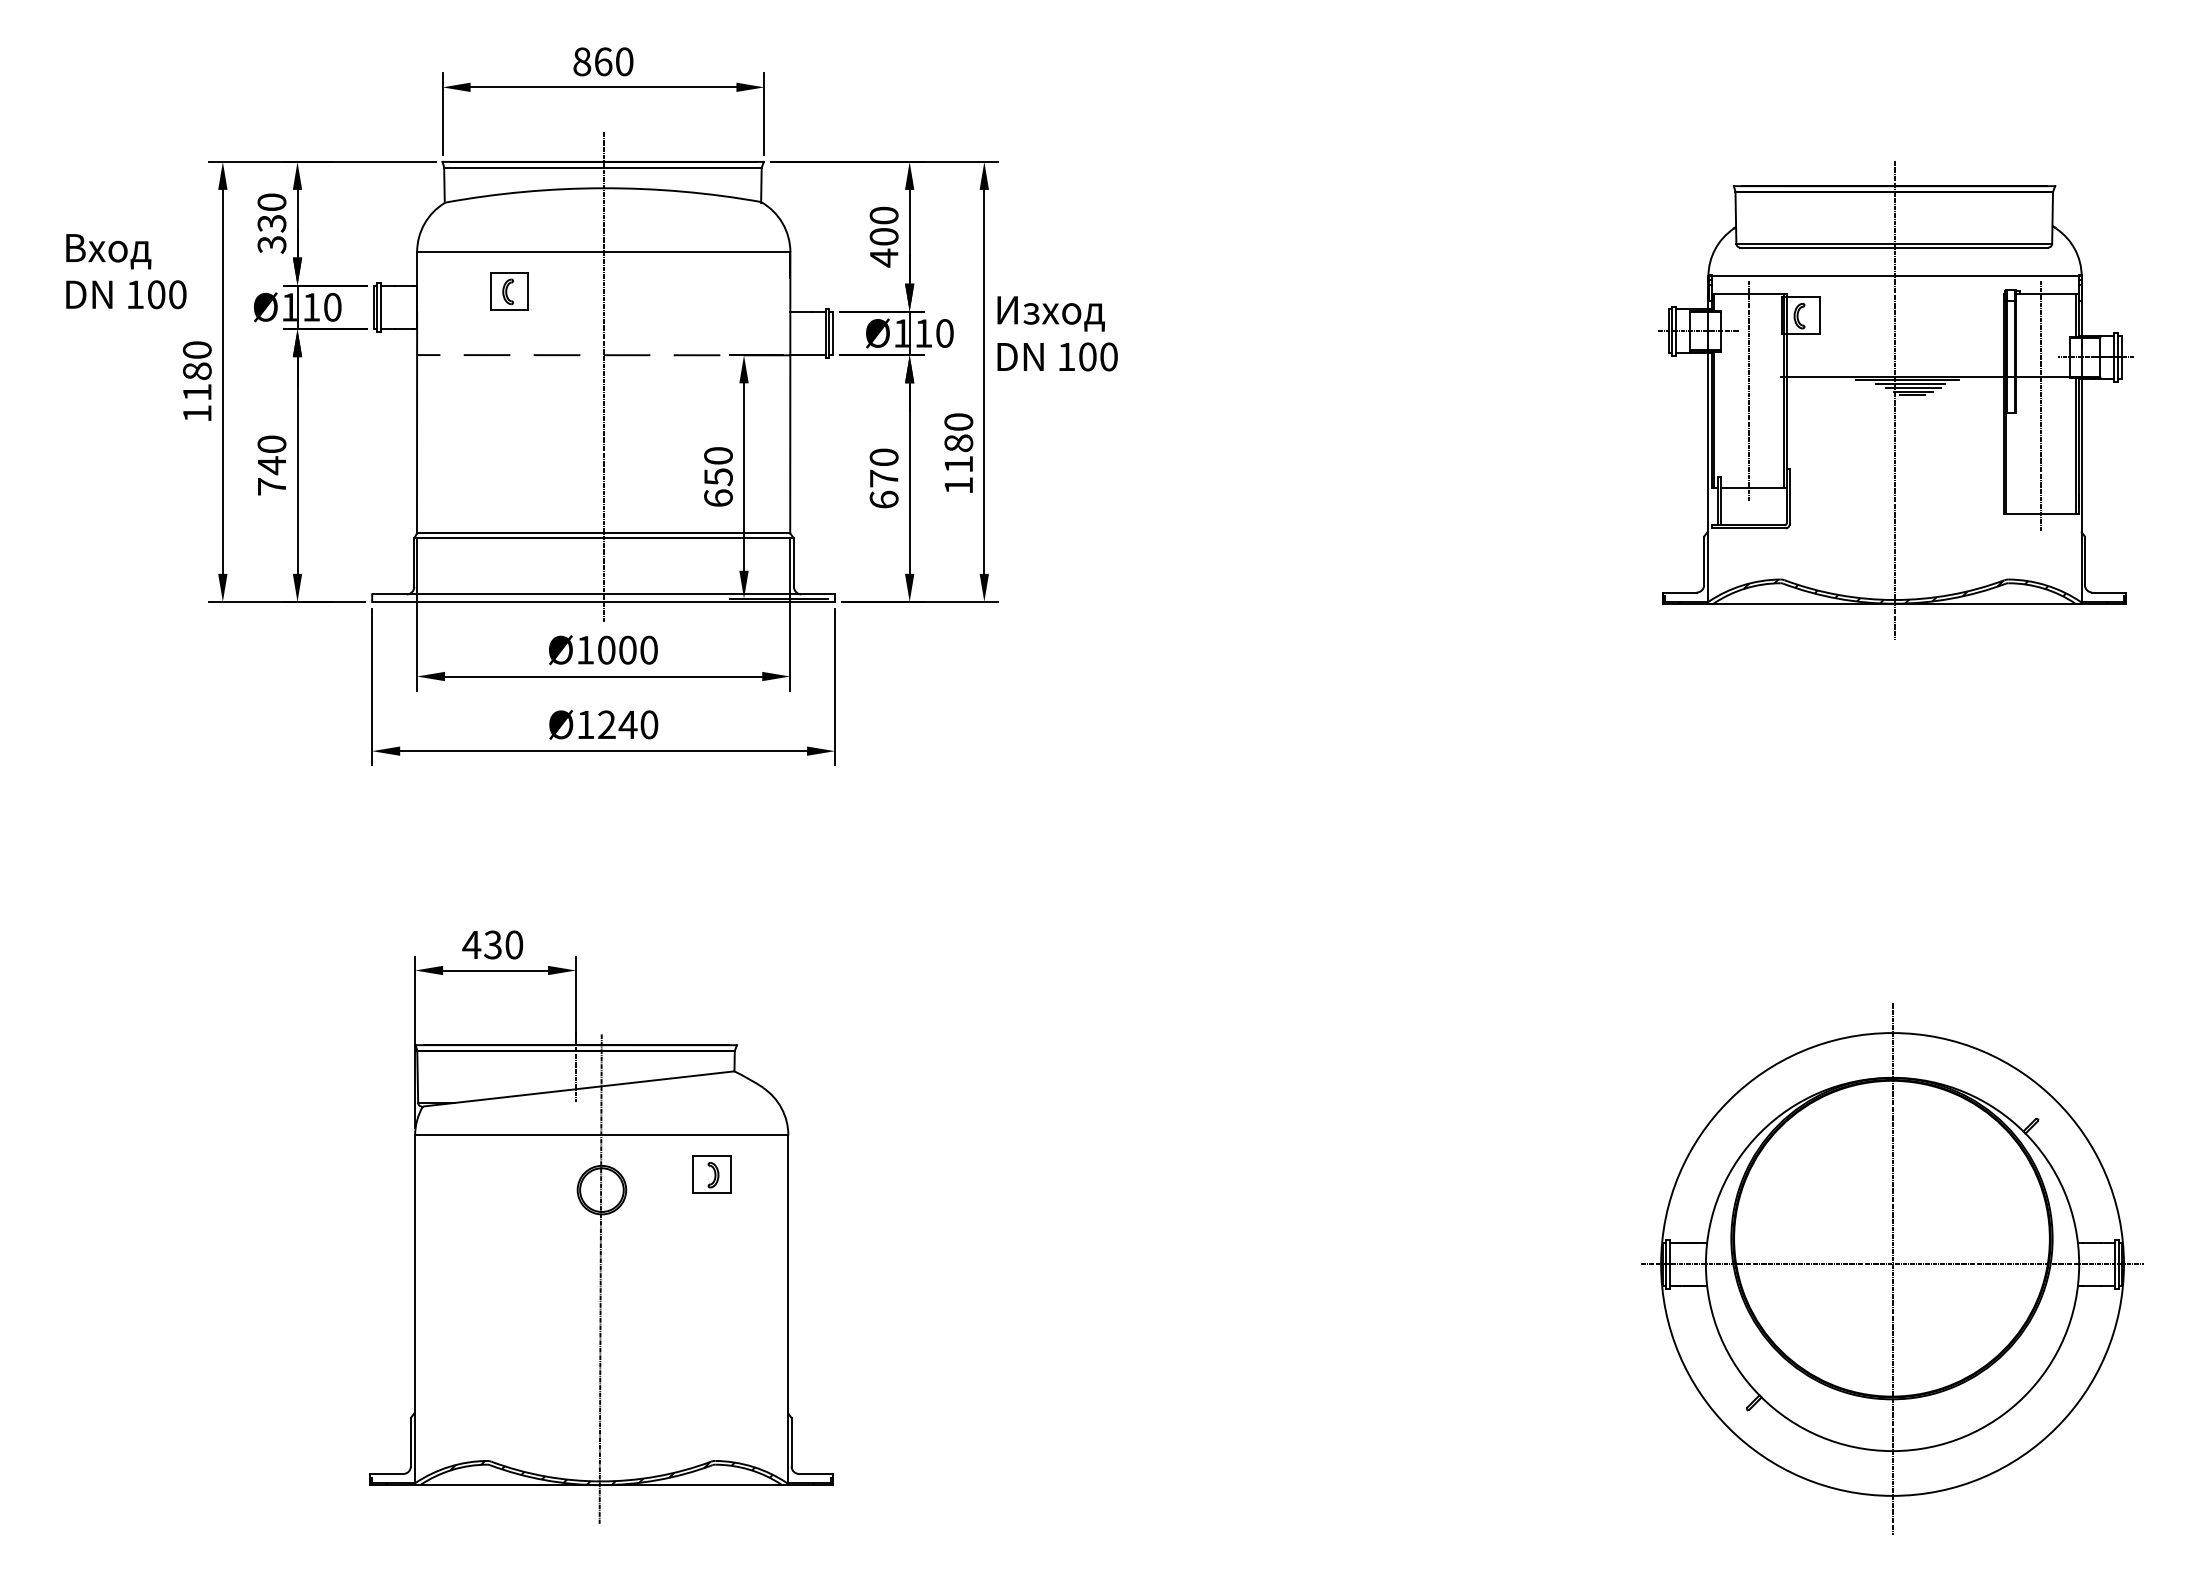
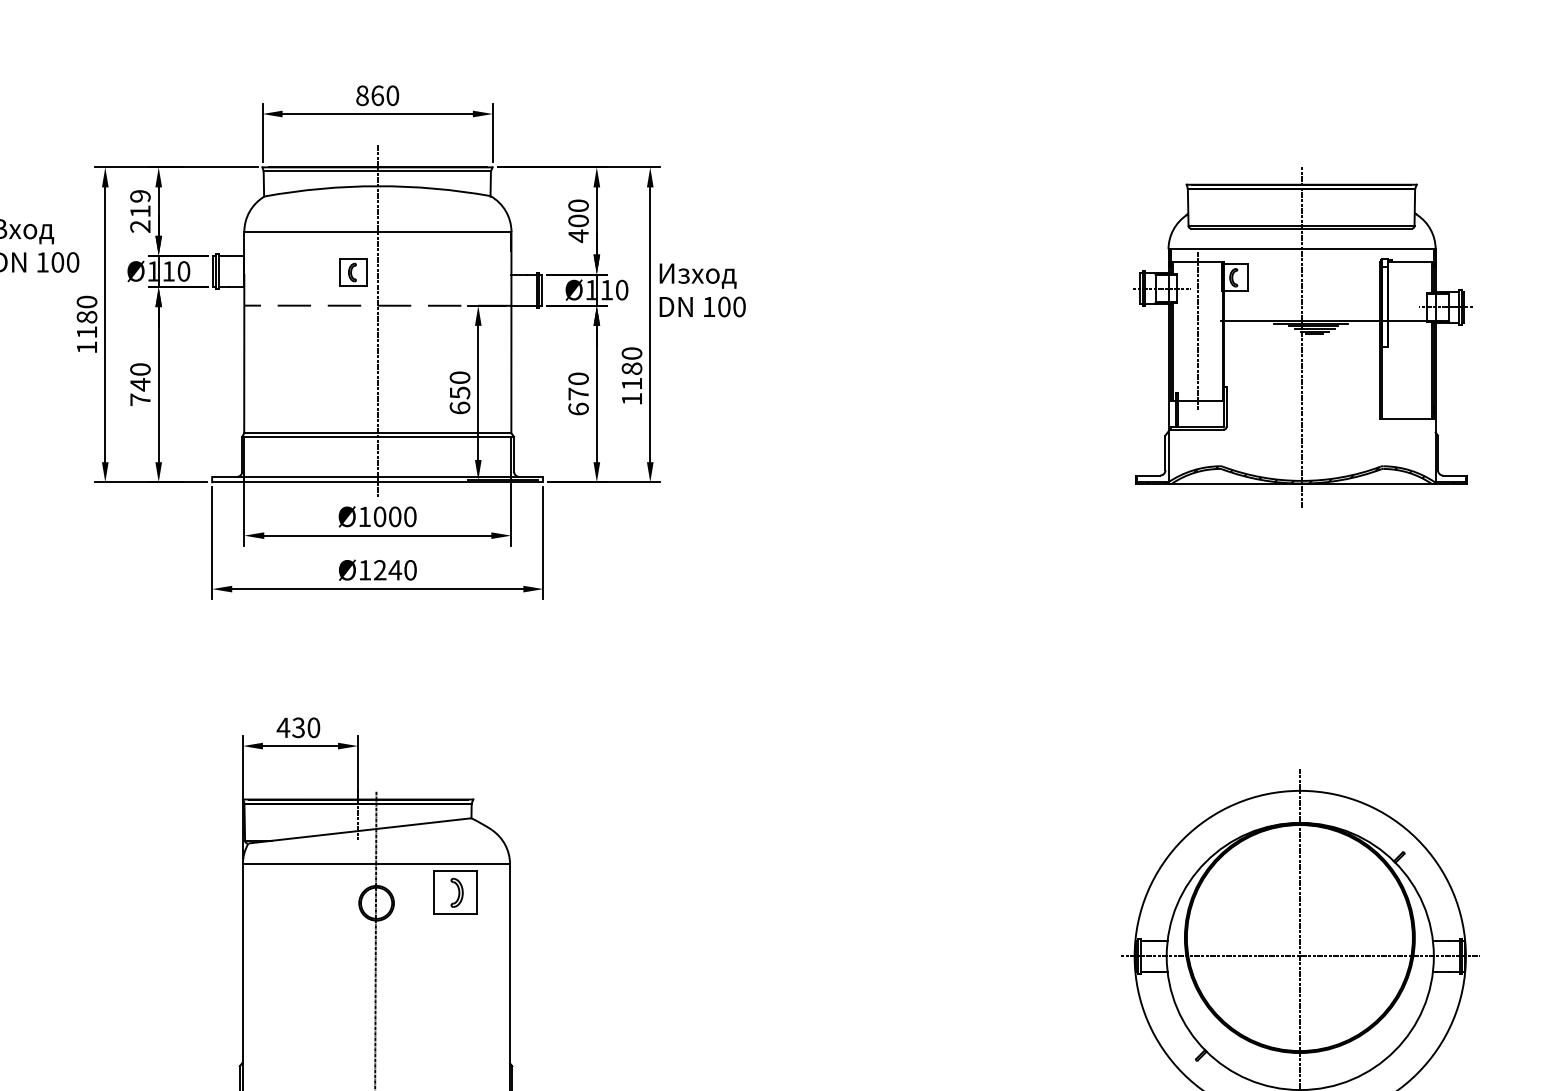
text: (271, 223) -> (140, 211), 330 -> 219
part: (509, 291) -> (353, 272), moved
line: (2041, 405) -> (1406, 341), removed
part: (711, 1174) -> (455, 892), size x1.6

